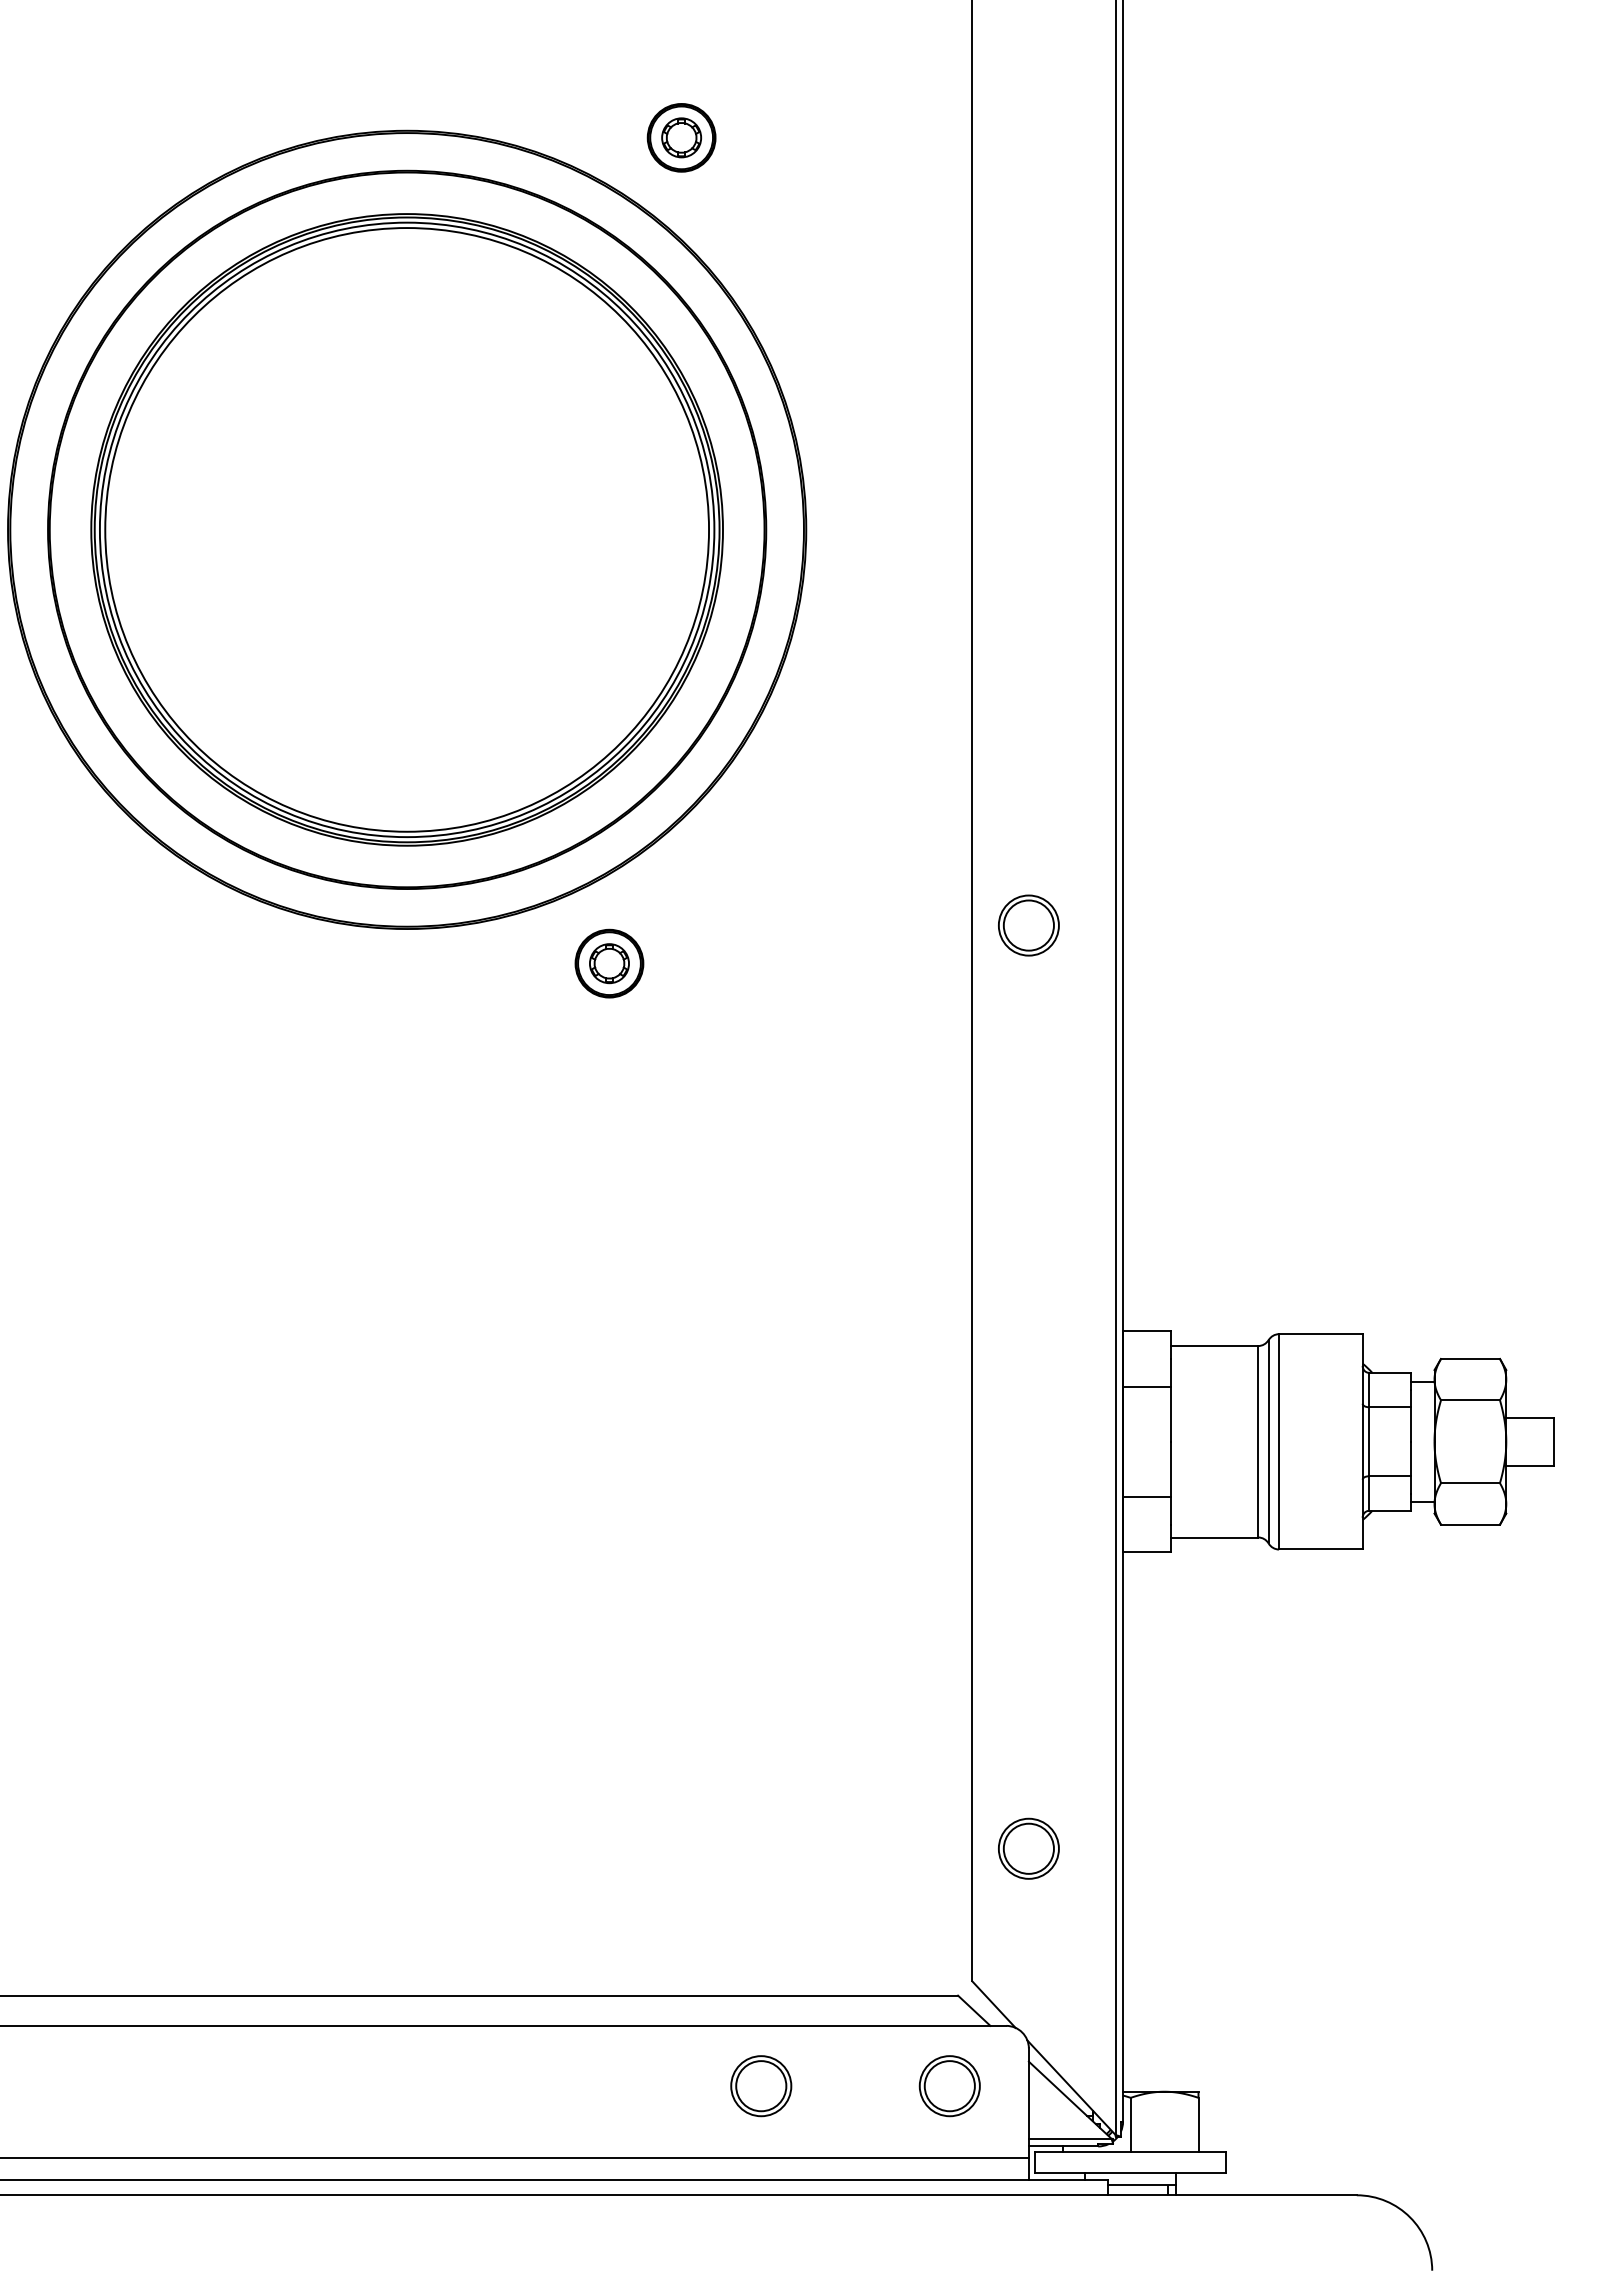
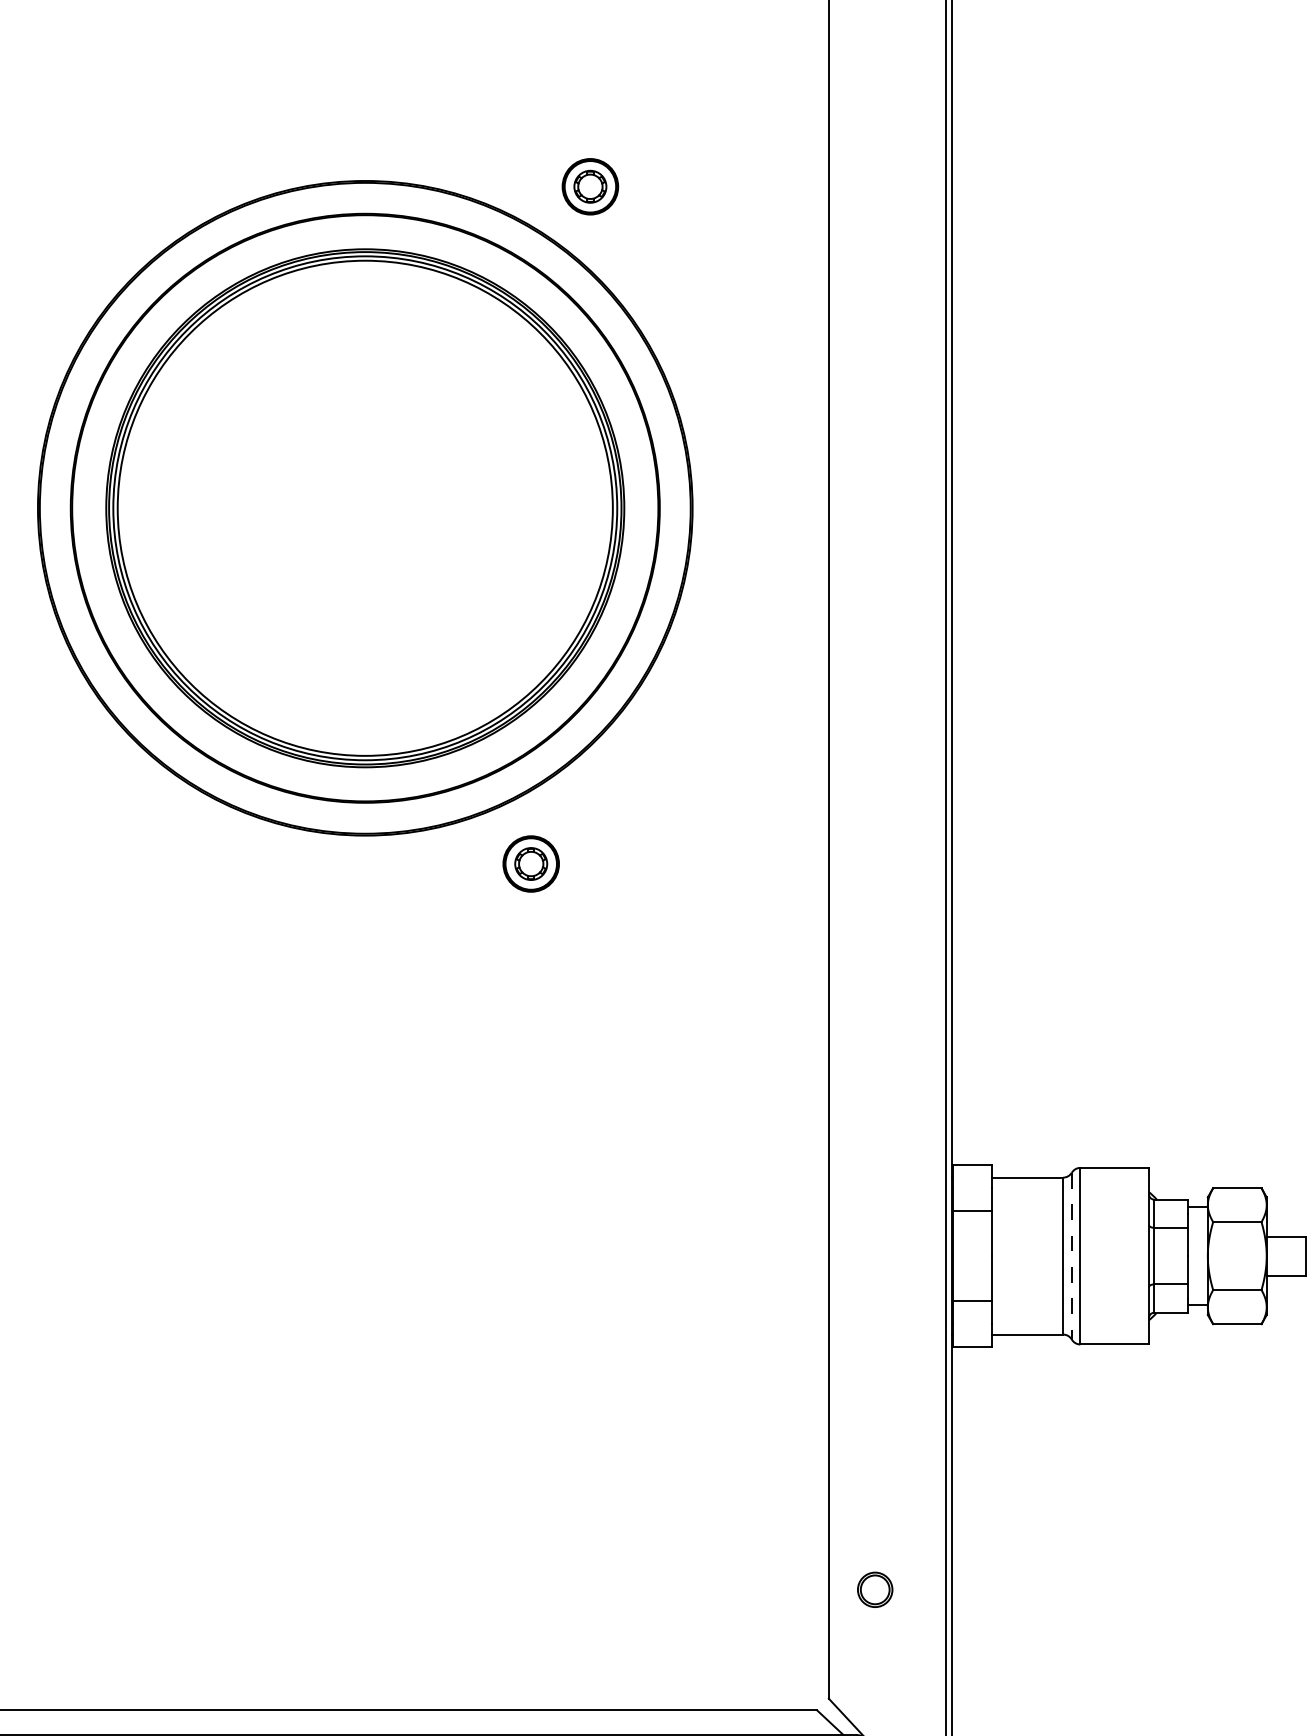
part: (1028, 925) -> (874, 832), removed
line: (1268, 1441) -> (1071, 1255), solid -> dashed
part: (1028, 1848) -> (874, 1589), size x0.7

